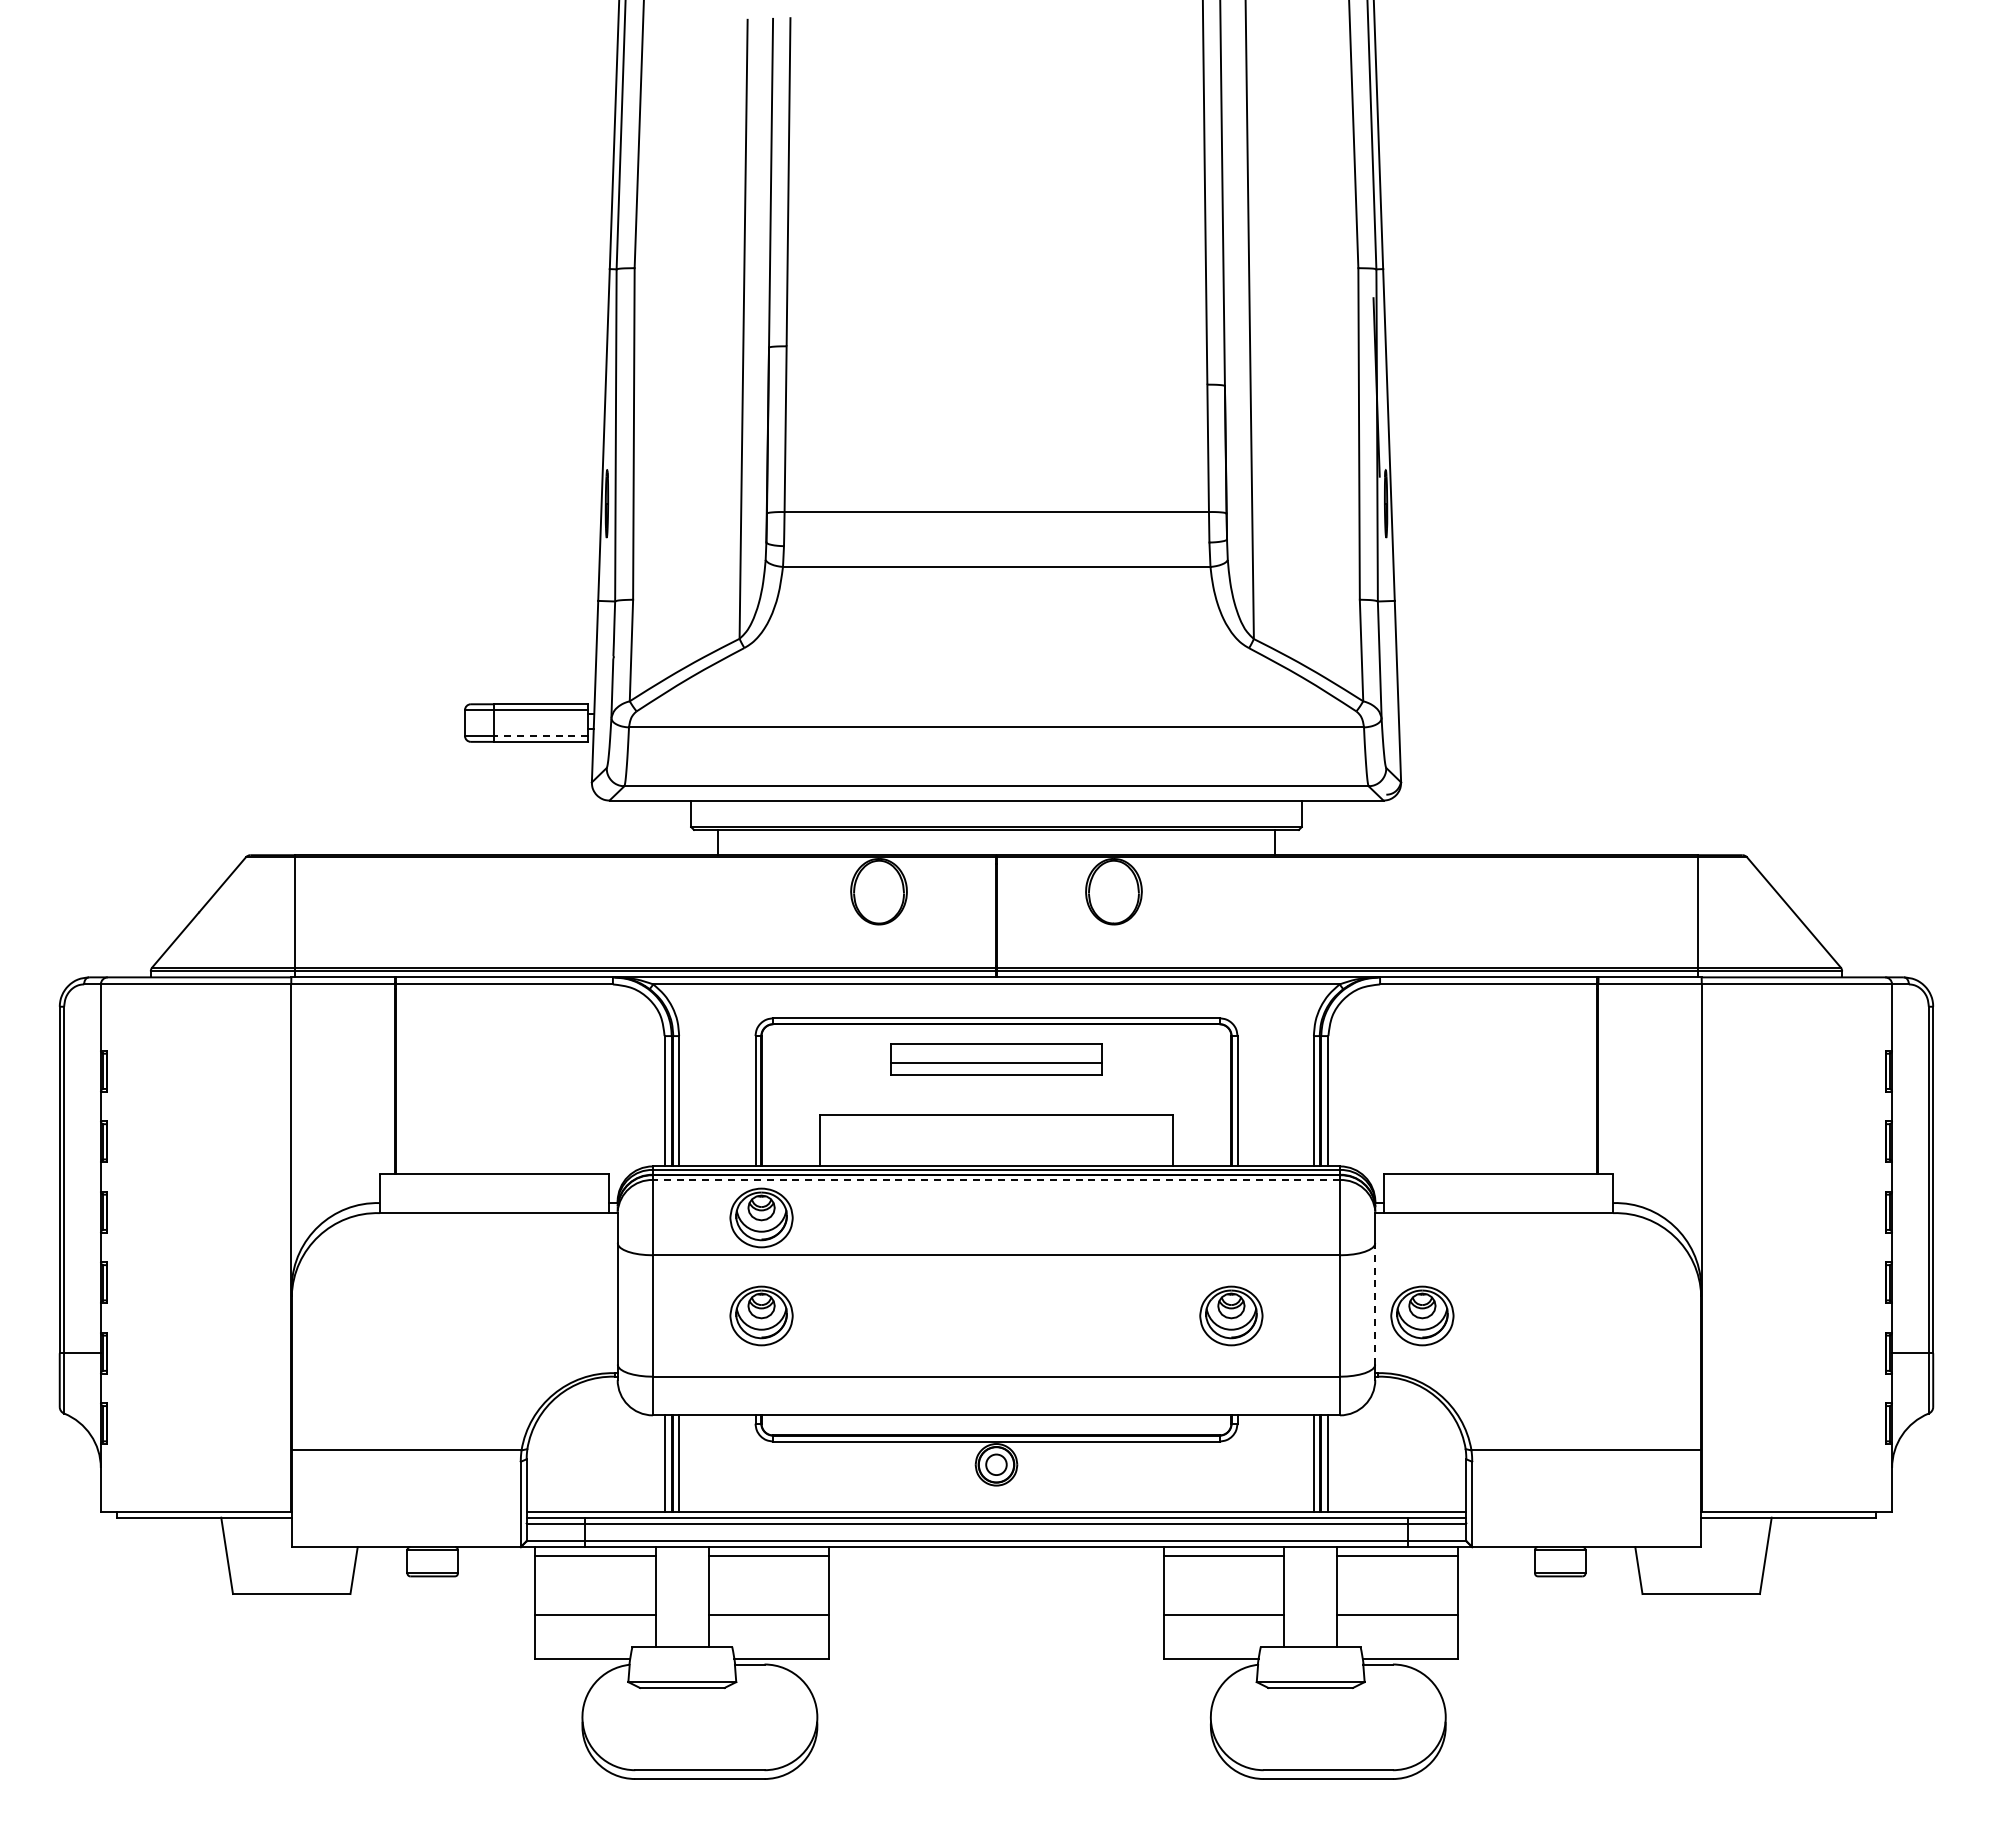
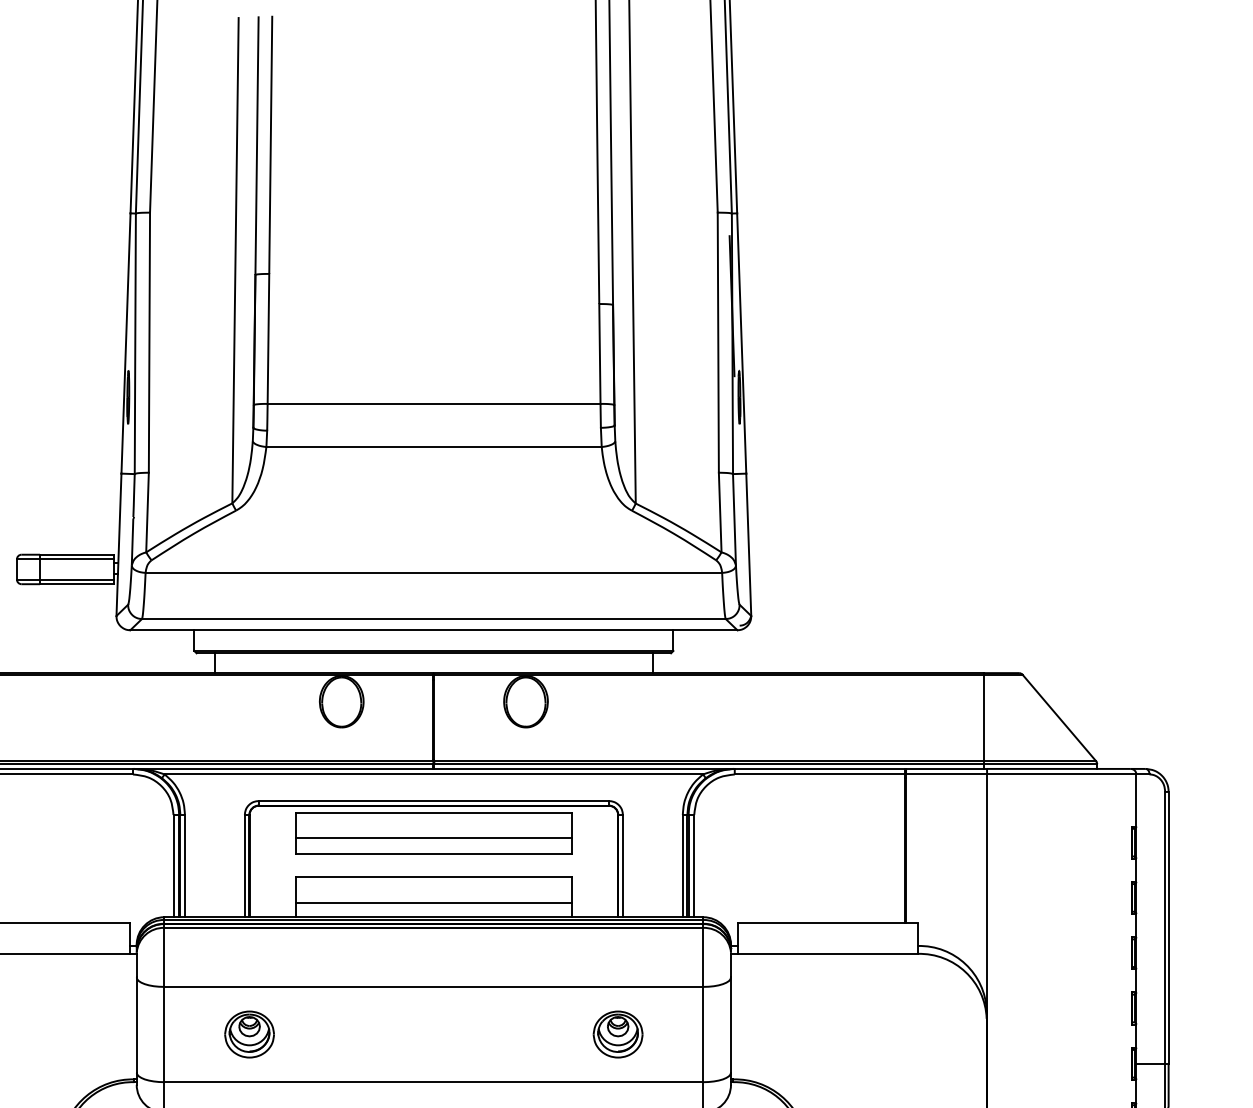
line: (541, 736) -> (76, 579), dashed -> solid
part: (996, 1059) -> (433, 833), size x1.67
line: (996, 1147) -> (433, 902), added
line: (996, 1180) -> (433, 928), dashed -> solid
part: (761, 1217) -> (249, 957), removed
line: (1375, 1303) -> (731, 1024), dashed -> solid
part: (1422, 1315) -> (768, 1034), removed

